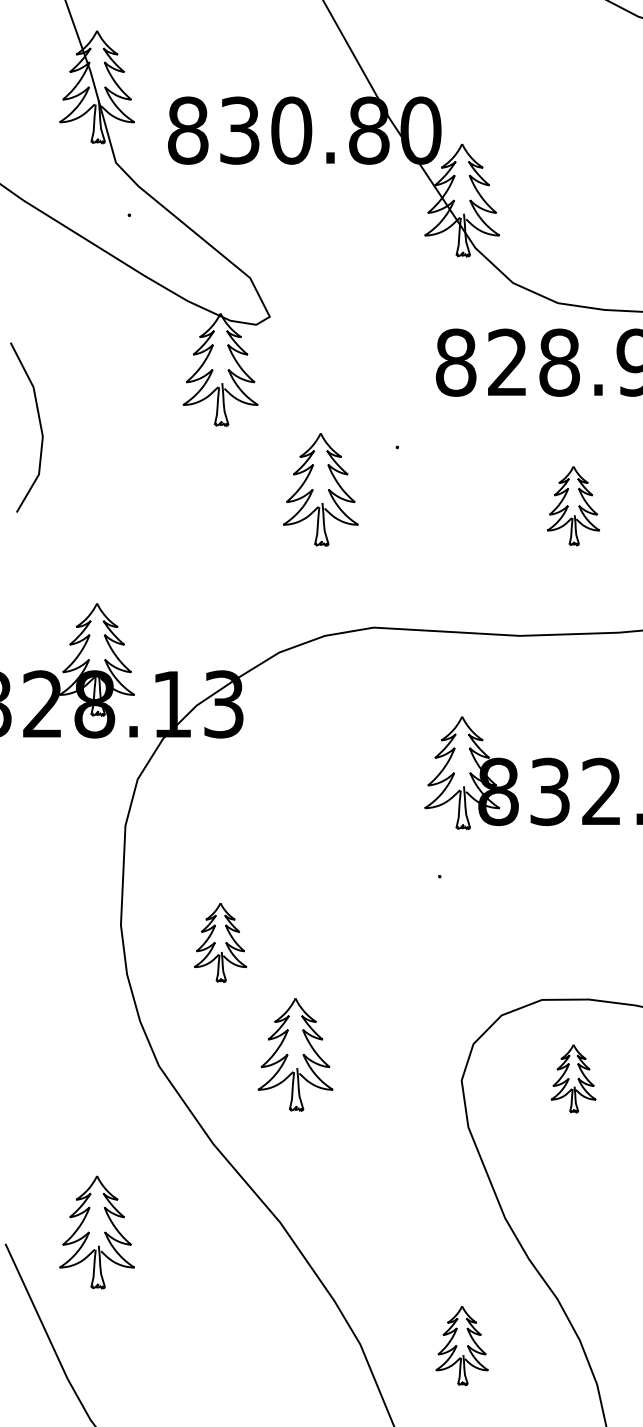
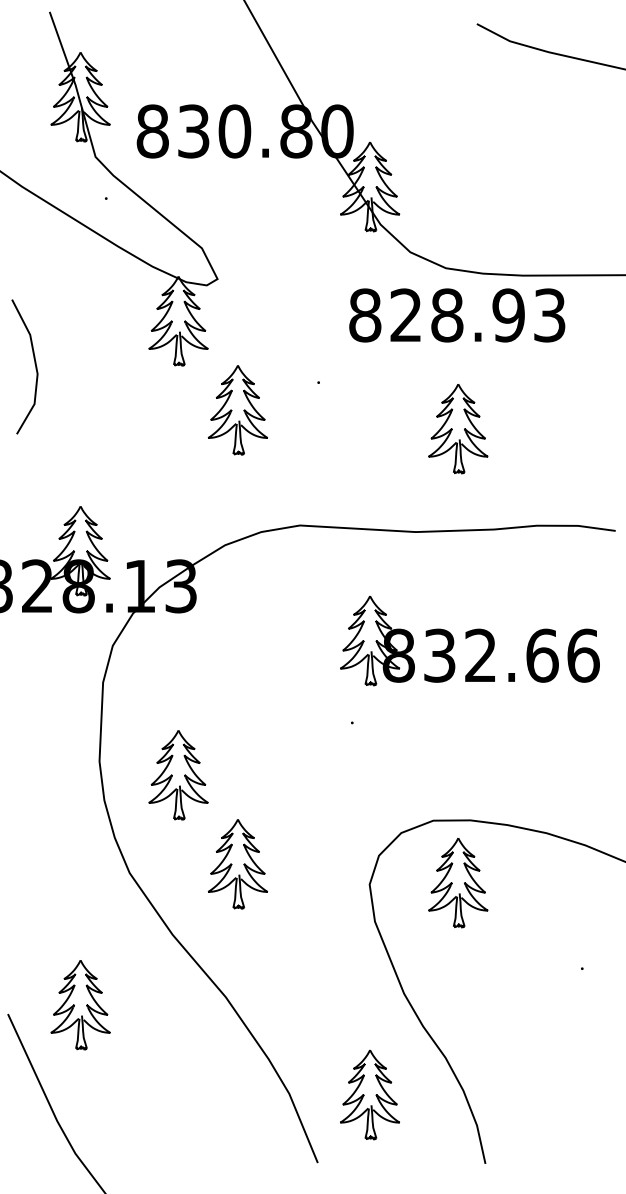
part: (320, 490) -> (237, 410), moved
part: (573, 506) -> (458, 429), size x1.43
part: (220, 942) -> (178, 775), size x1.43
part: (573, 1079) -> (458, 883), size x1.67
part: (461, 1345) -> (369, 1094), size x1.43

